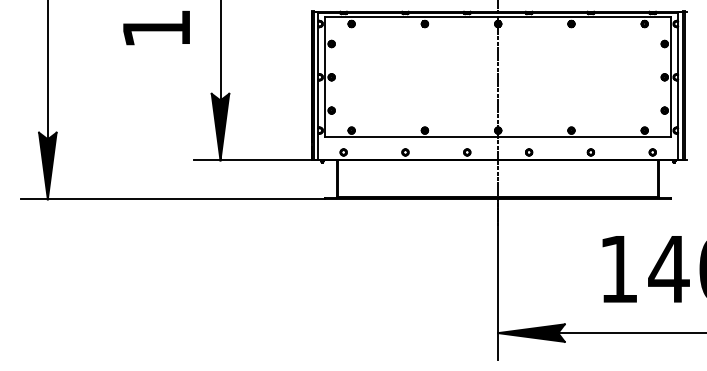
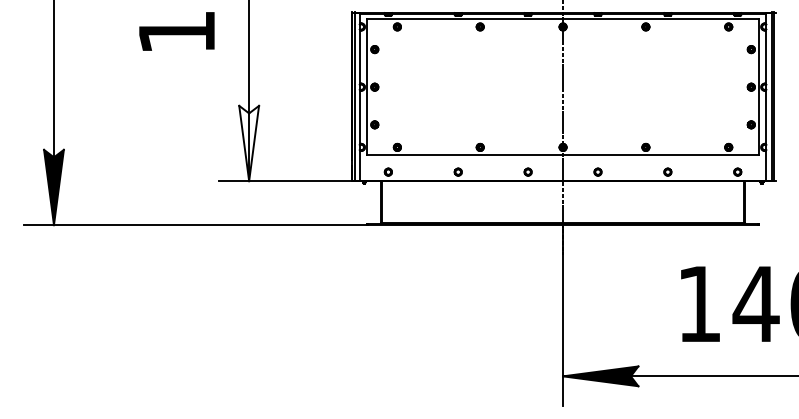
fill: (220, 126) -> (249, 142), removed

